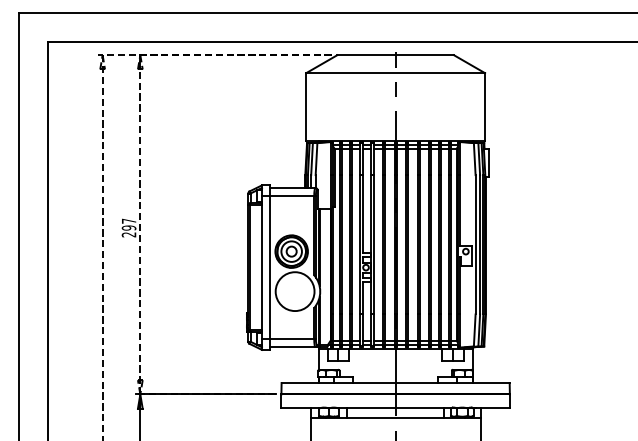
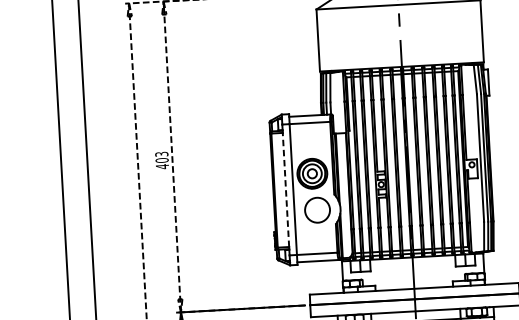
text: (128, 227) -> (161, 160), 297 -> 403
line: (261, 267) -> (285, 189), solid -> dashed
circle: (294, 291) -> (316, 210), size x0.7

